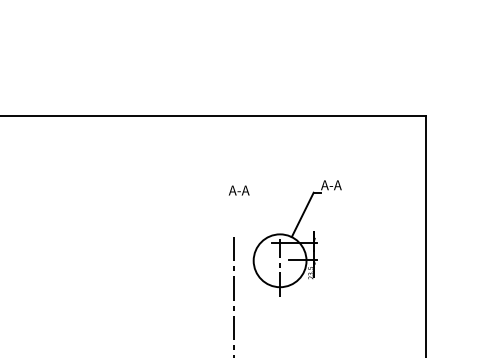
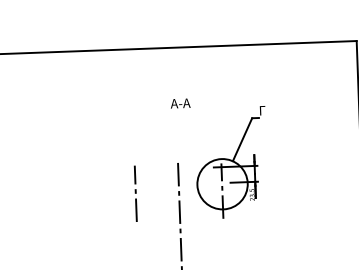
text: (331, 185) -> (268, 110), A-A -> Г
text: (238, 190) -> (179, 103), moved
line: (188, 267) -> (135, 193), added

